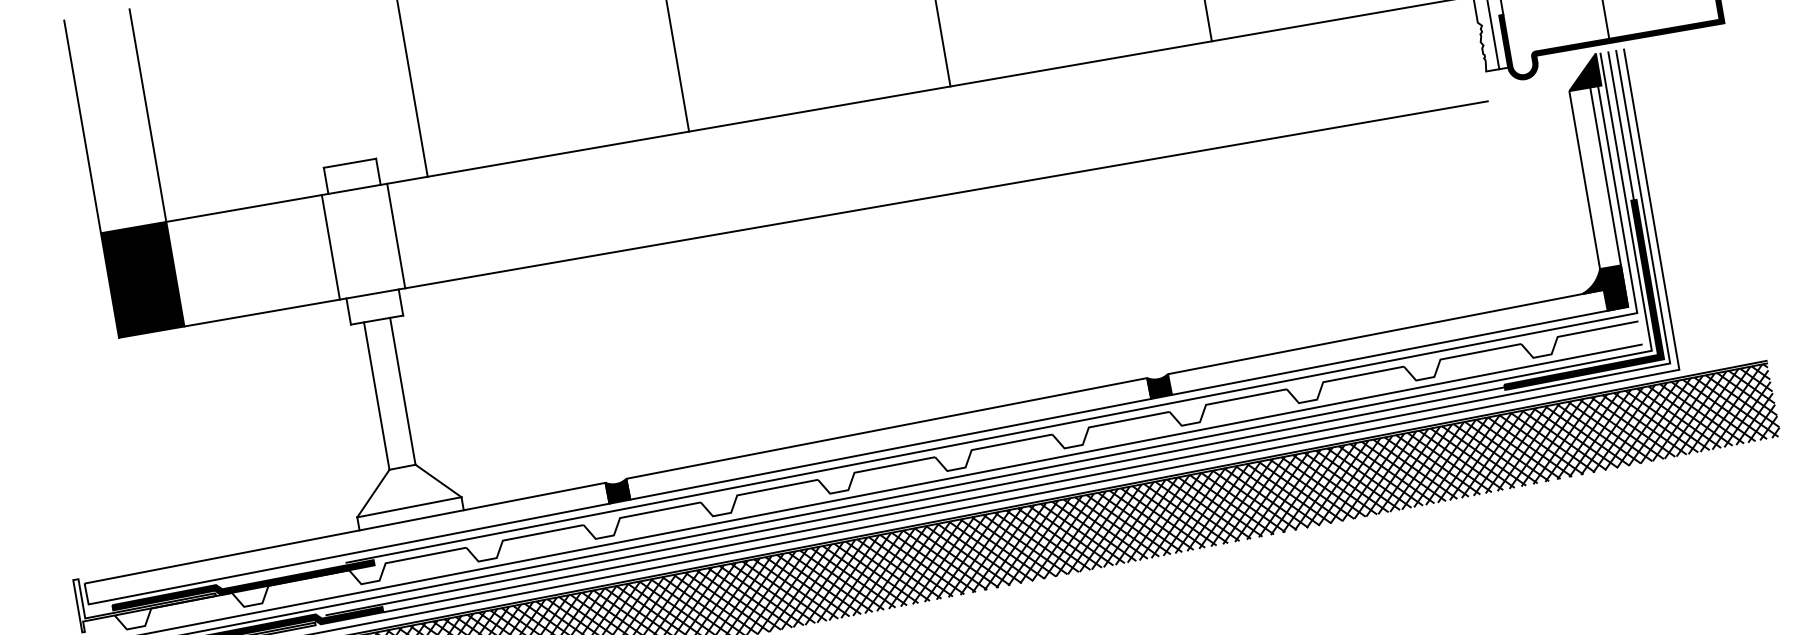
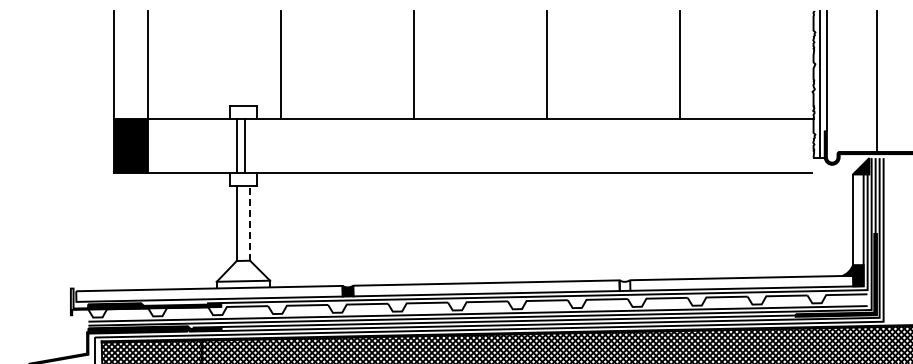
line: (396, 235) -> (237, 145), moved
line: (330, 246) -> (244, 145), moved
fill: (1158, 386) -> (624, 285), removed
line: (403, 389) -> (250, 222), solid -> dashed

